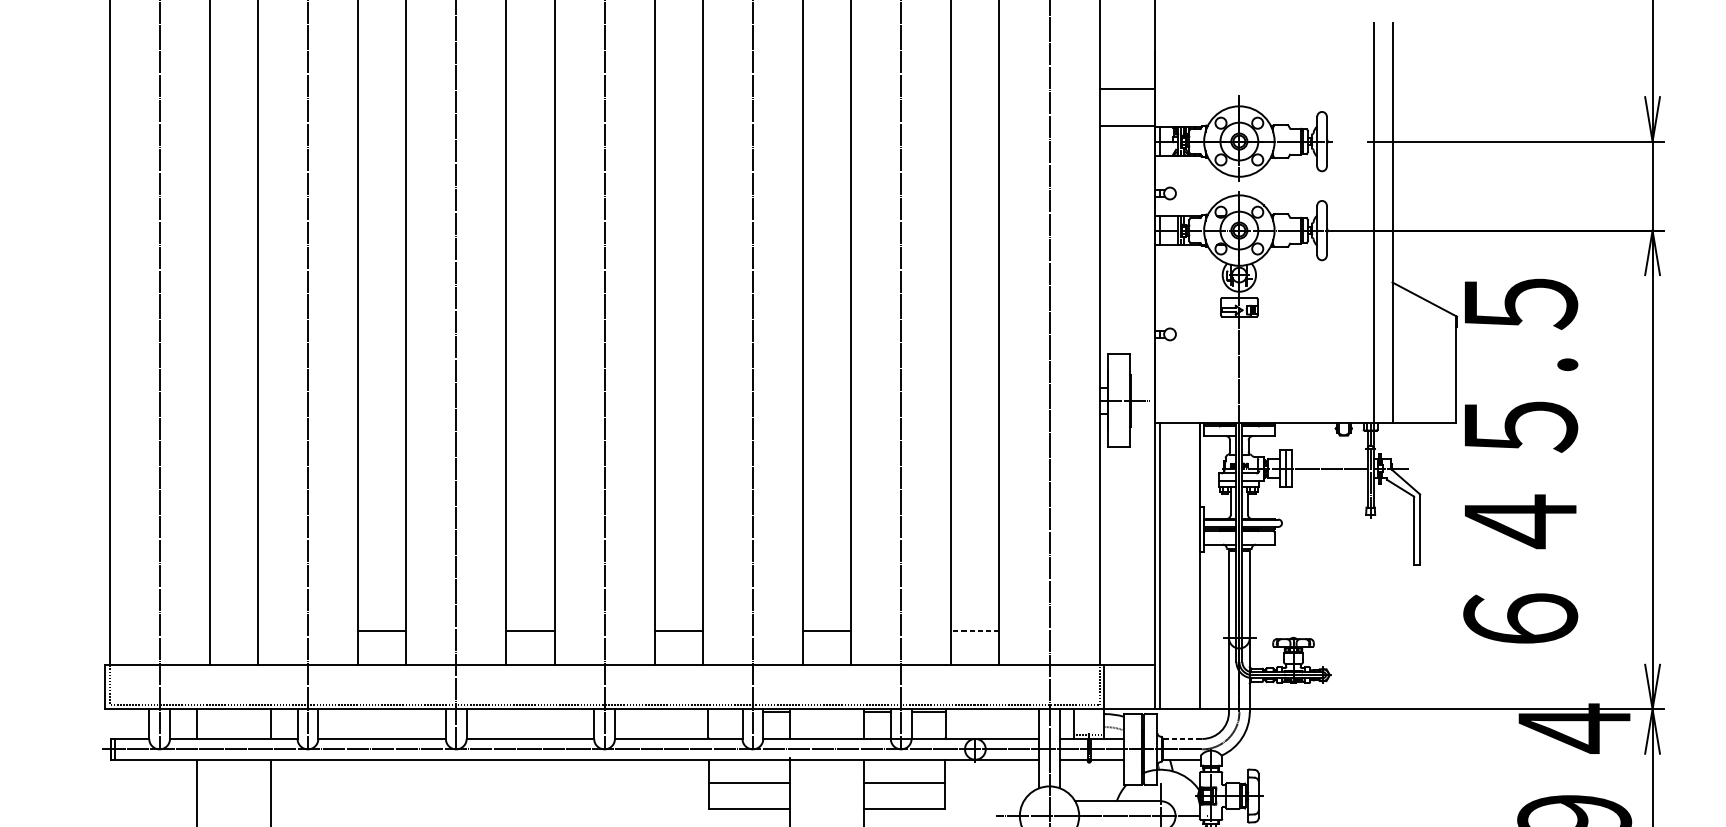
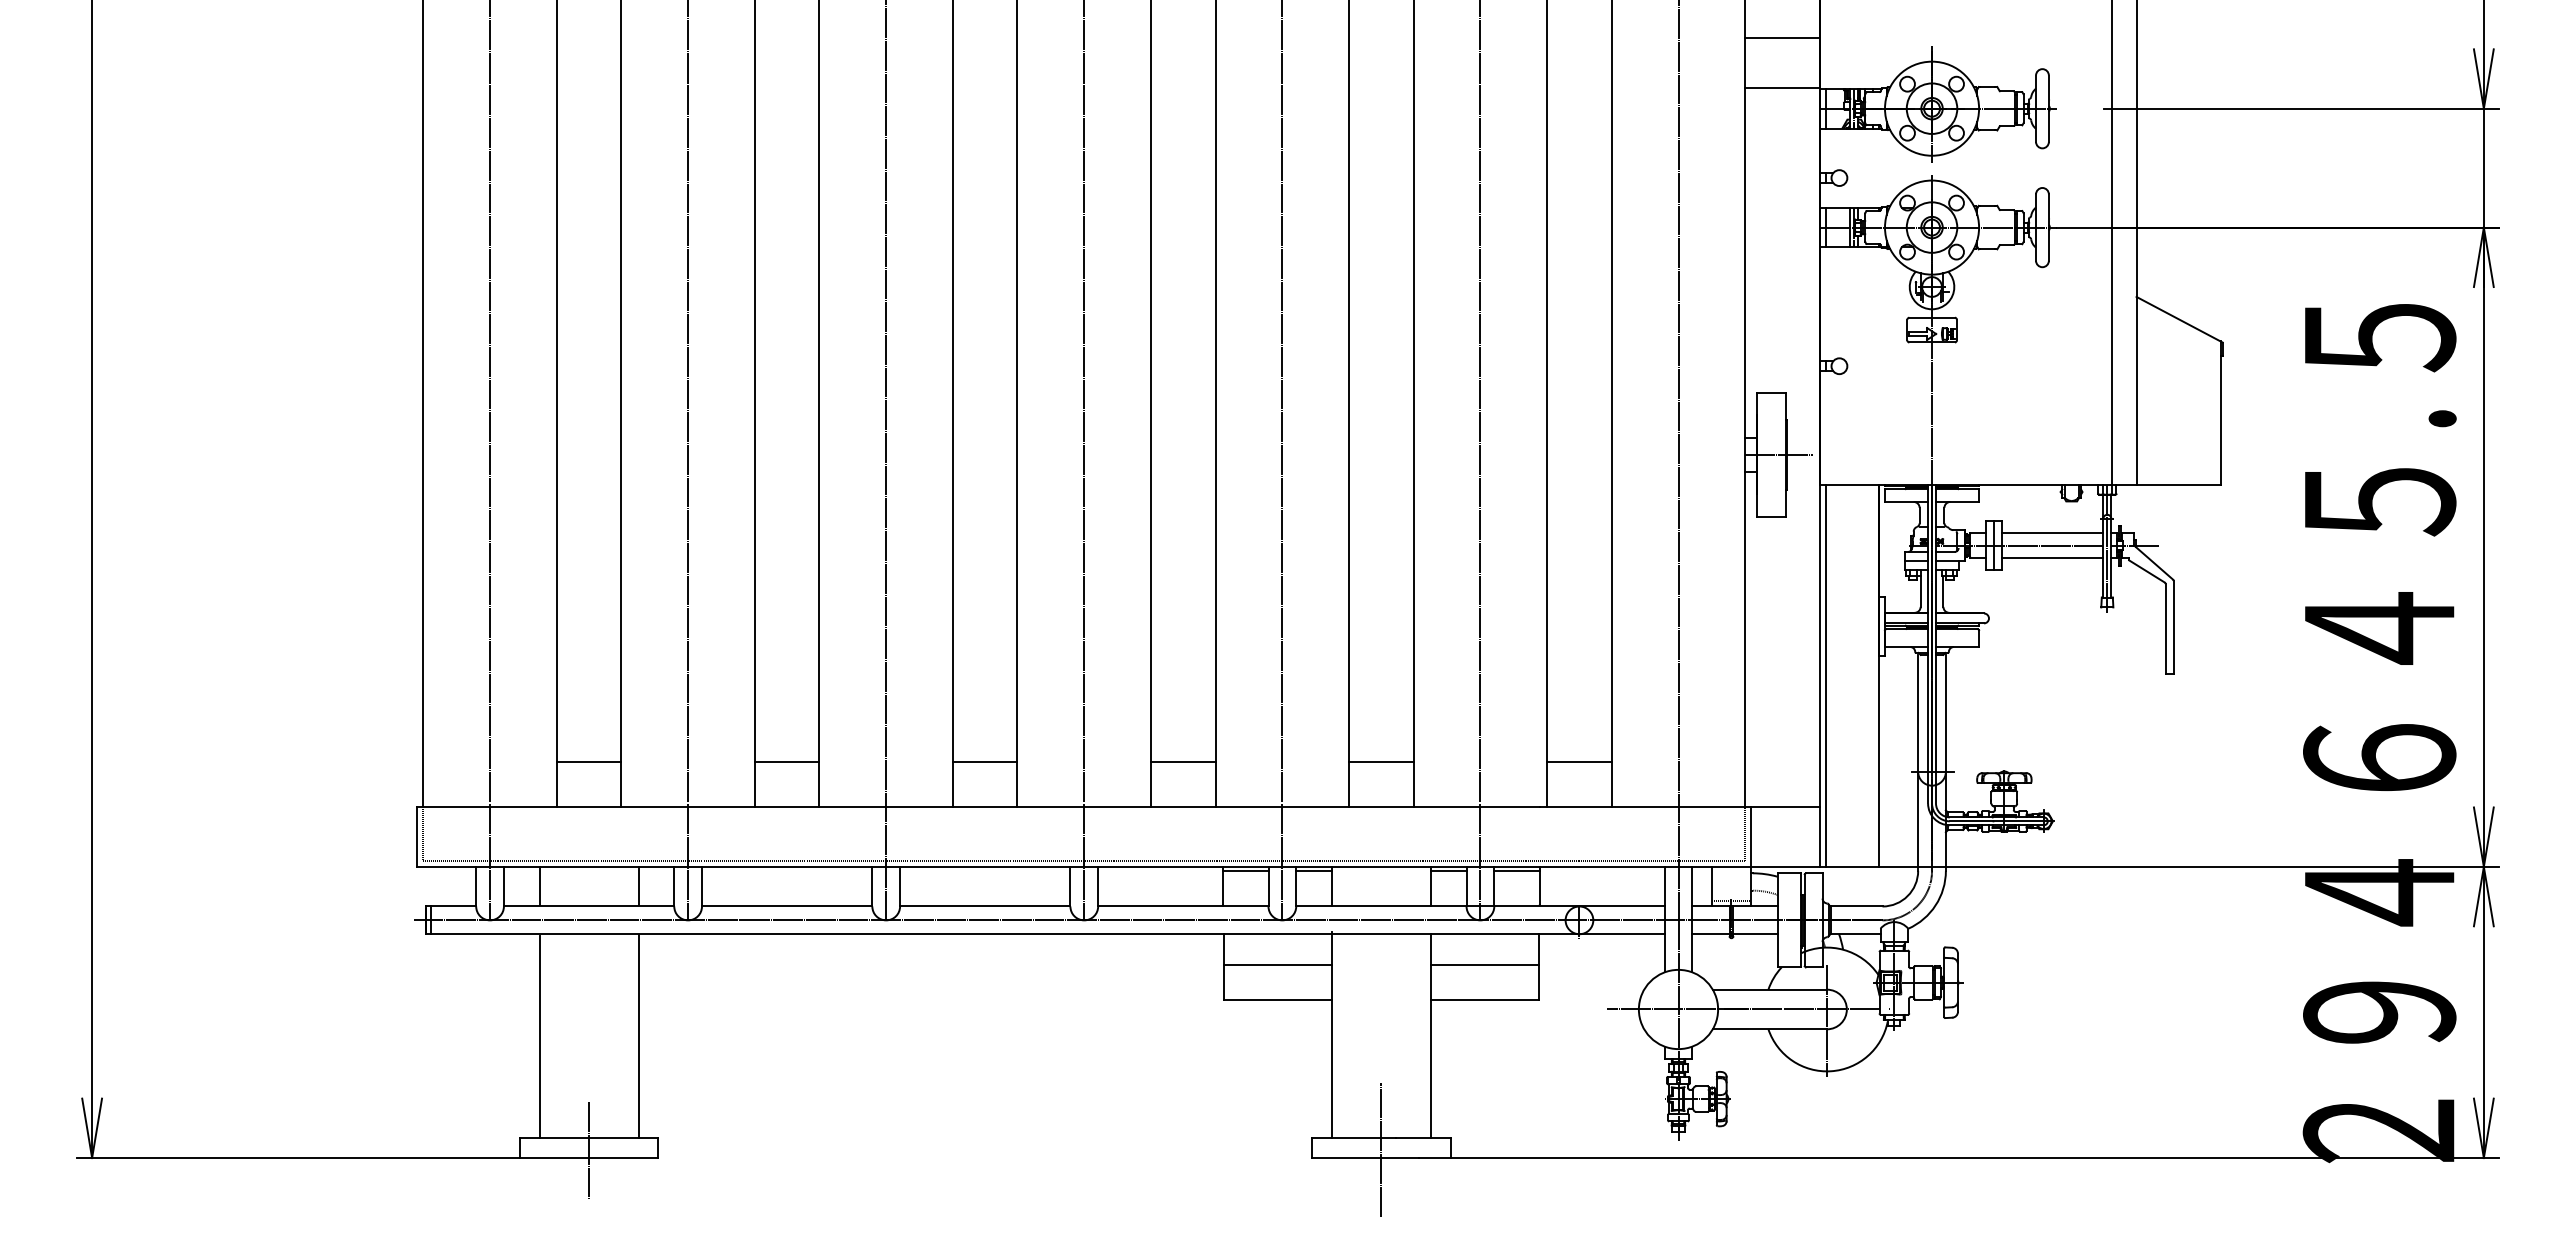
line: (1329, 459) -> (2052, 533), added
text: (1520, 461) -> (2379, 547), moved
line: (1329, 477) -> (2052, 557), added
line: (233, 630) -> (588, 761), added
line: (974, 630) -> (1578, 761), dashed -> solid
line: (725, 712) -> (1245, 870), added
line: (1183, 738) -> (1857, 906), dashed -> solid

